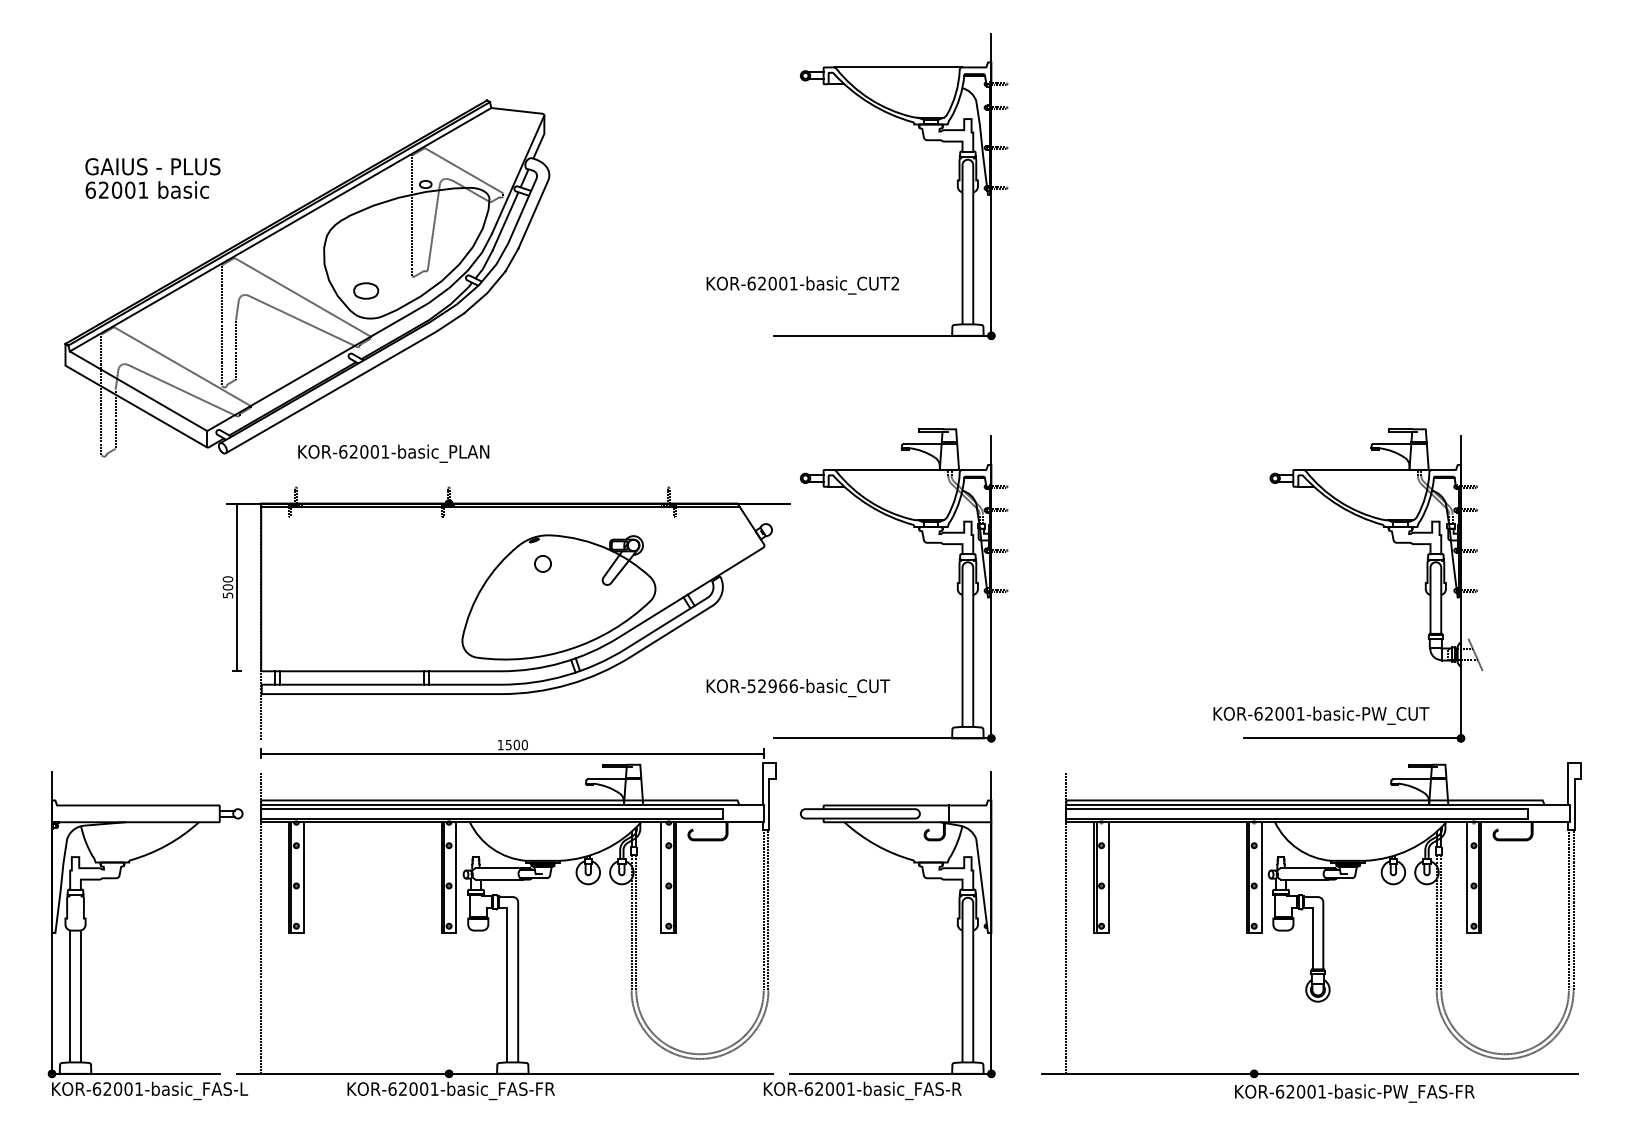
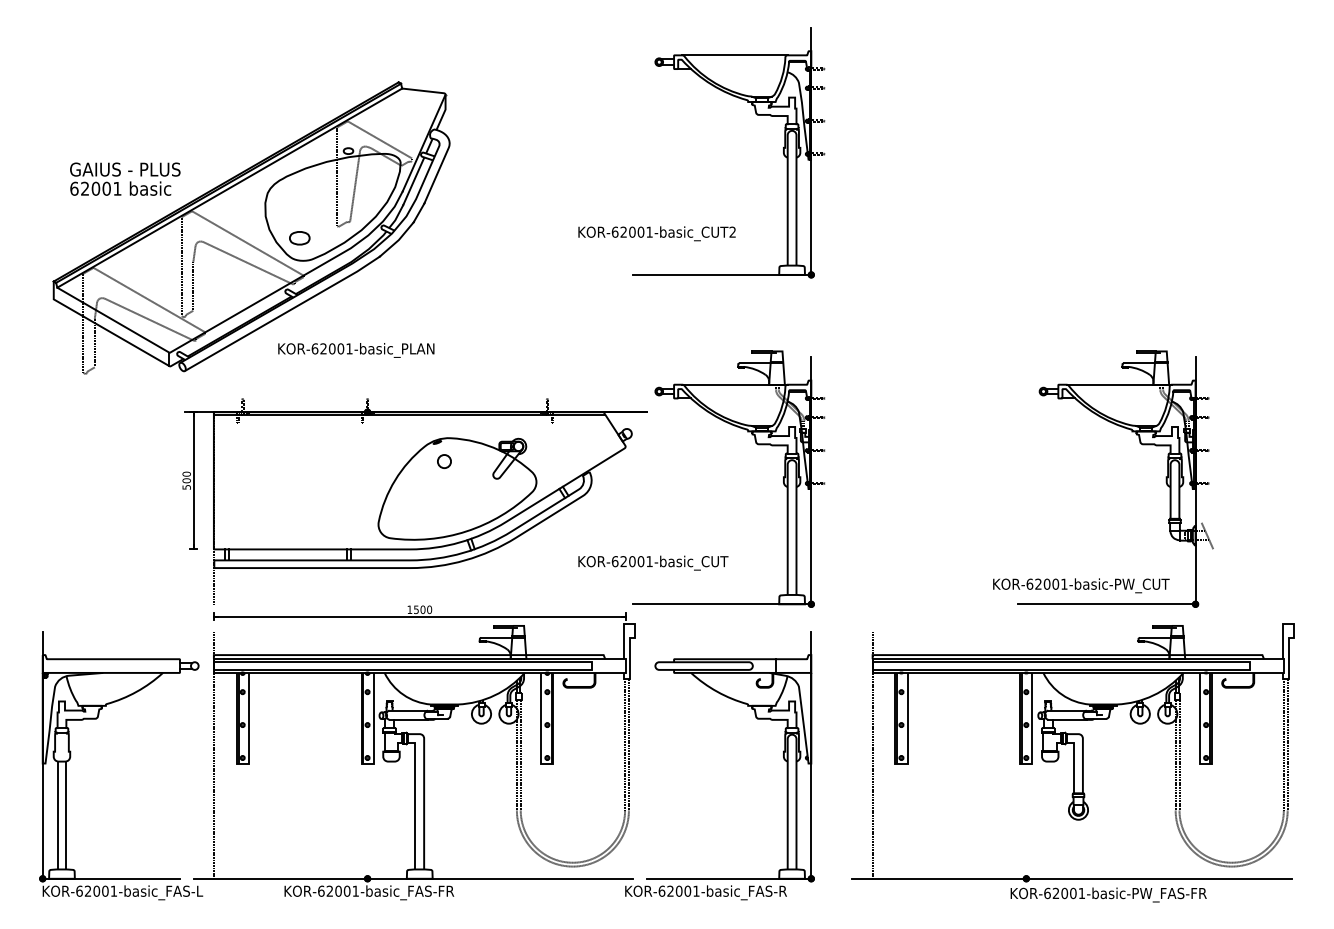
text: (153, 177) -> (125, 178), moved
text: (393, 453) -> (356, 350), moved
text: (772, 686) -> (632, 561), KOR-52966-basic_CUT -> KOR-62001-basic_CUT

